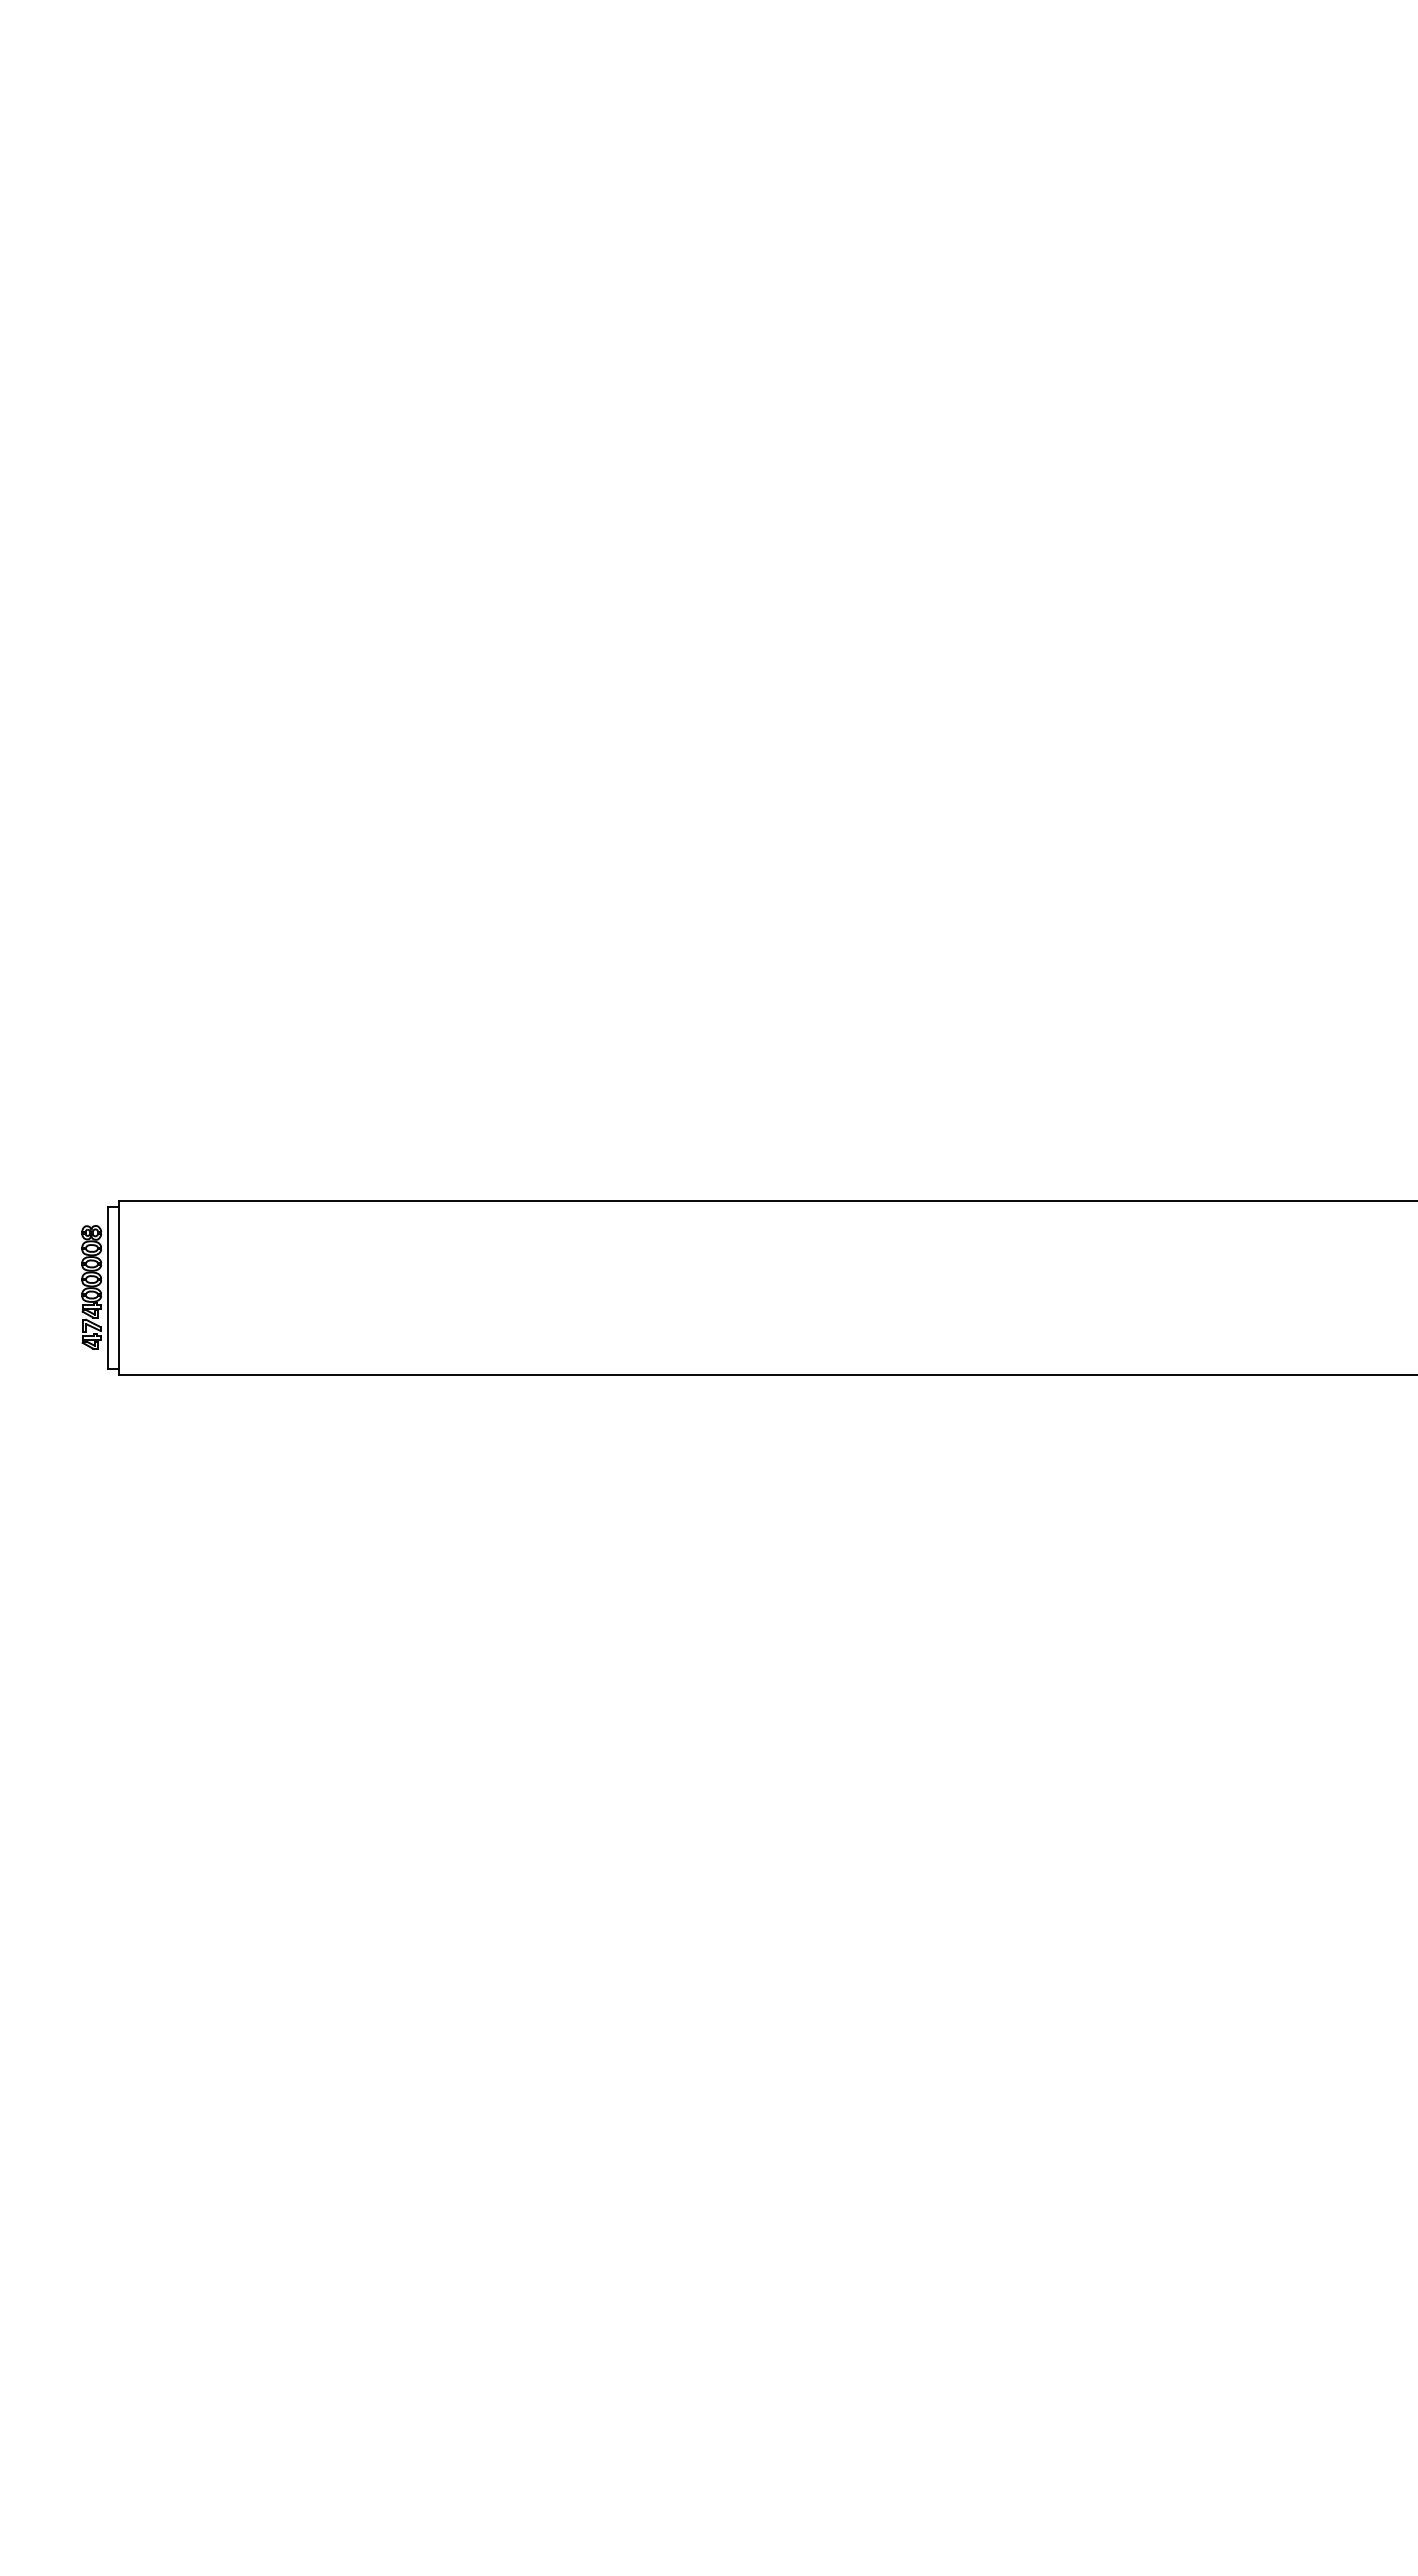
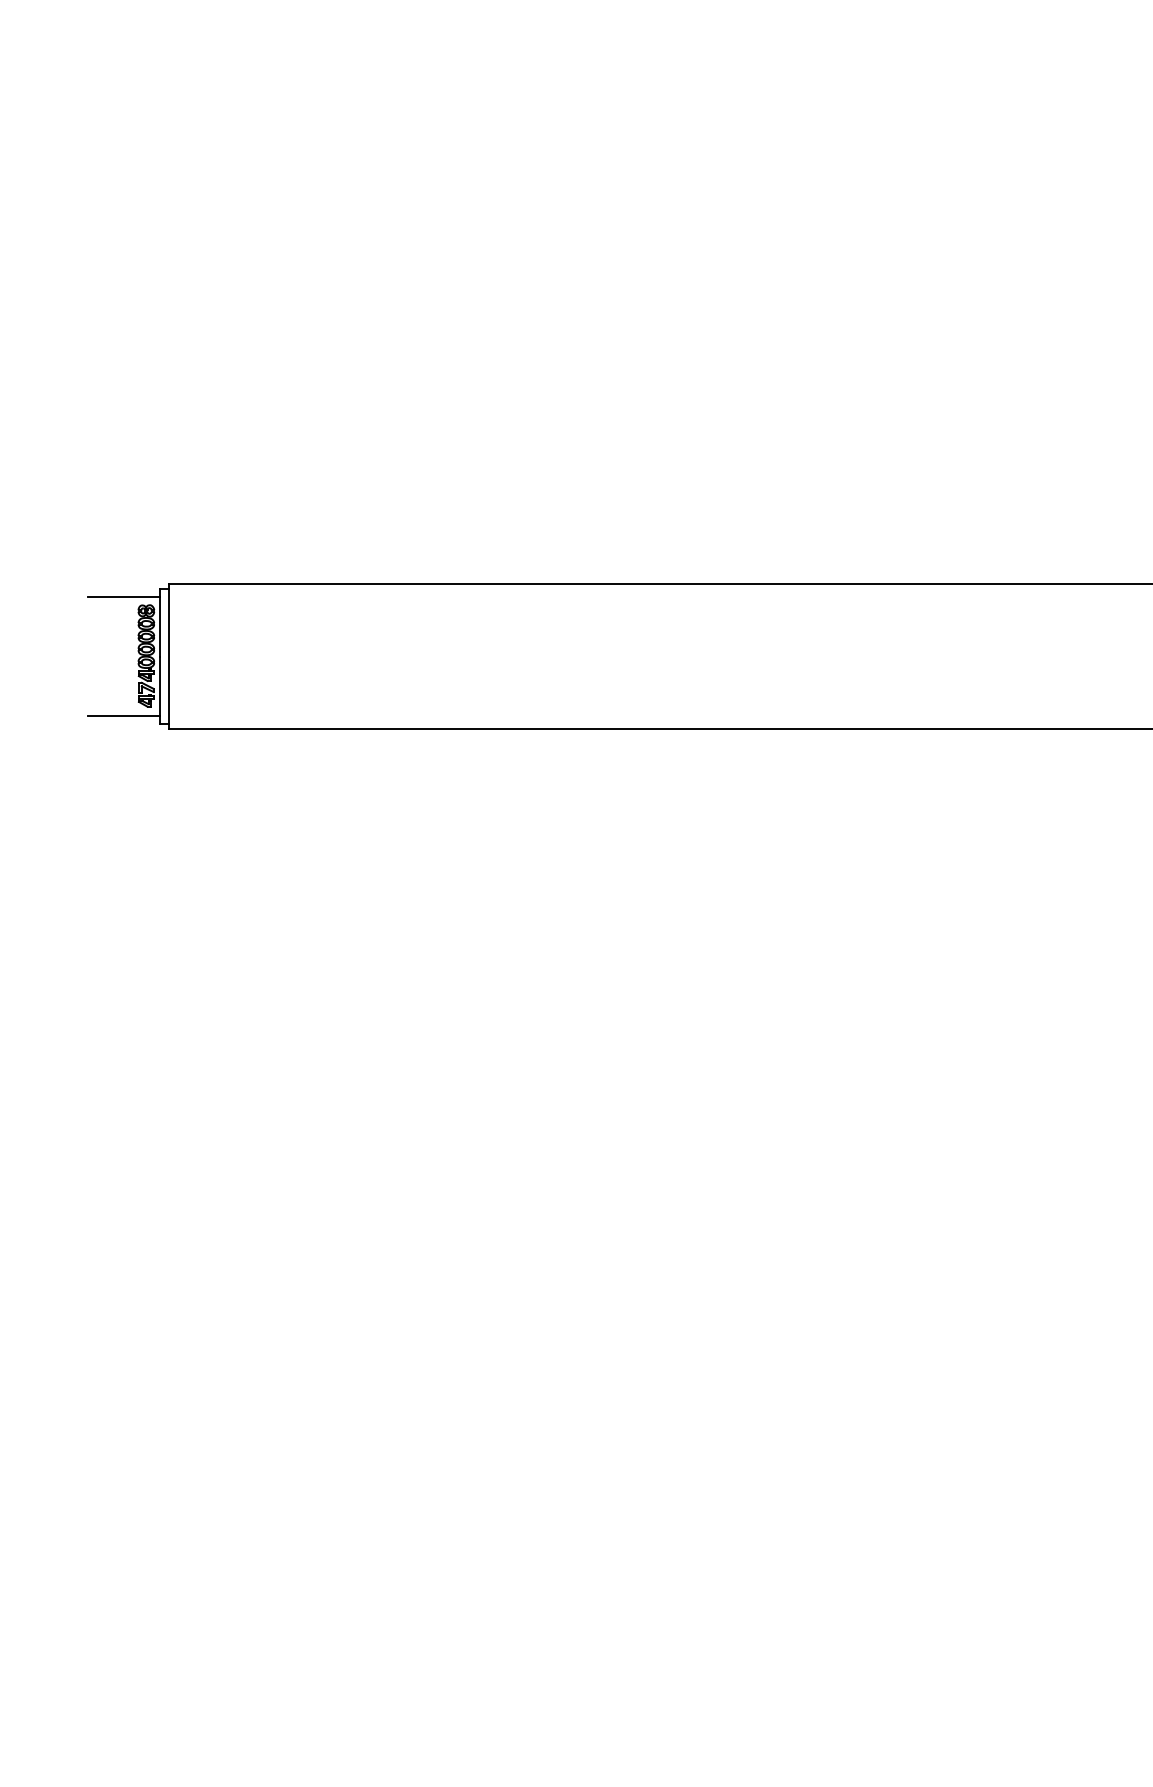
line: (64, 1215) -> (123, 596), added
line: (64, 1360) -> (123, 716), added

